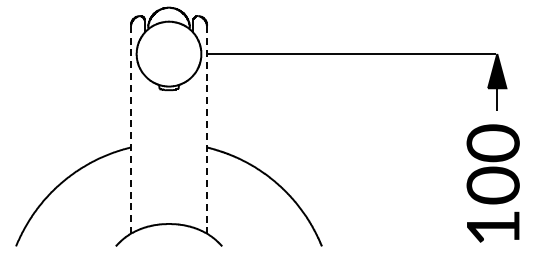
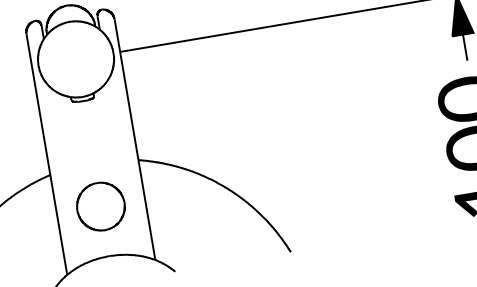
line: (131, 130) -> (47, 155), dashed -> solid
line: (207, 130) -> (135, 140), dashed -> solid
part: (168, 181) -> (100, 207), added

